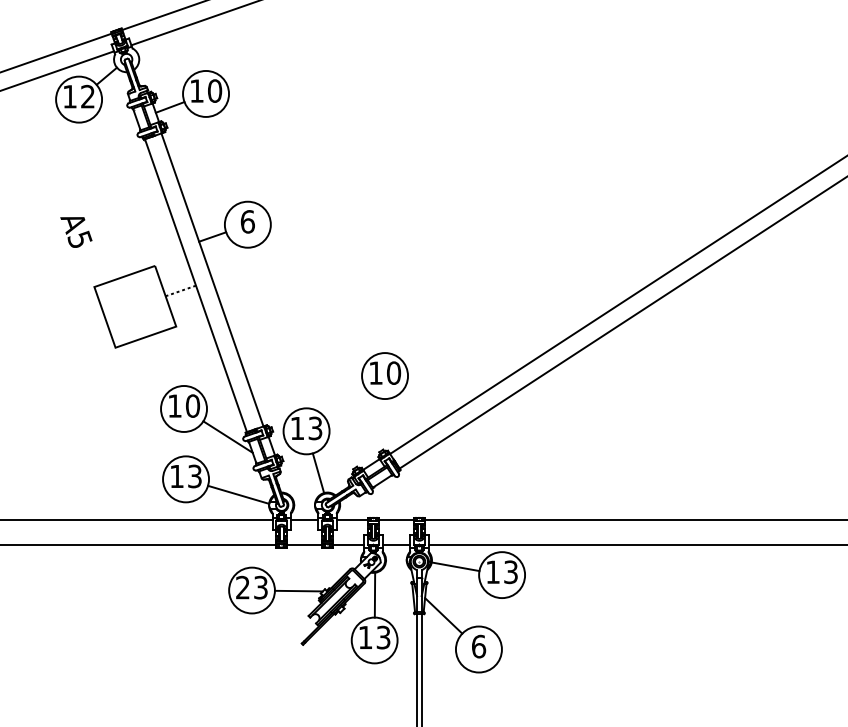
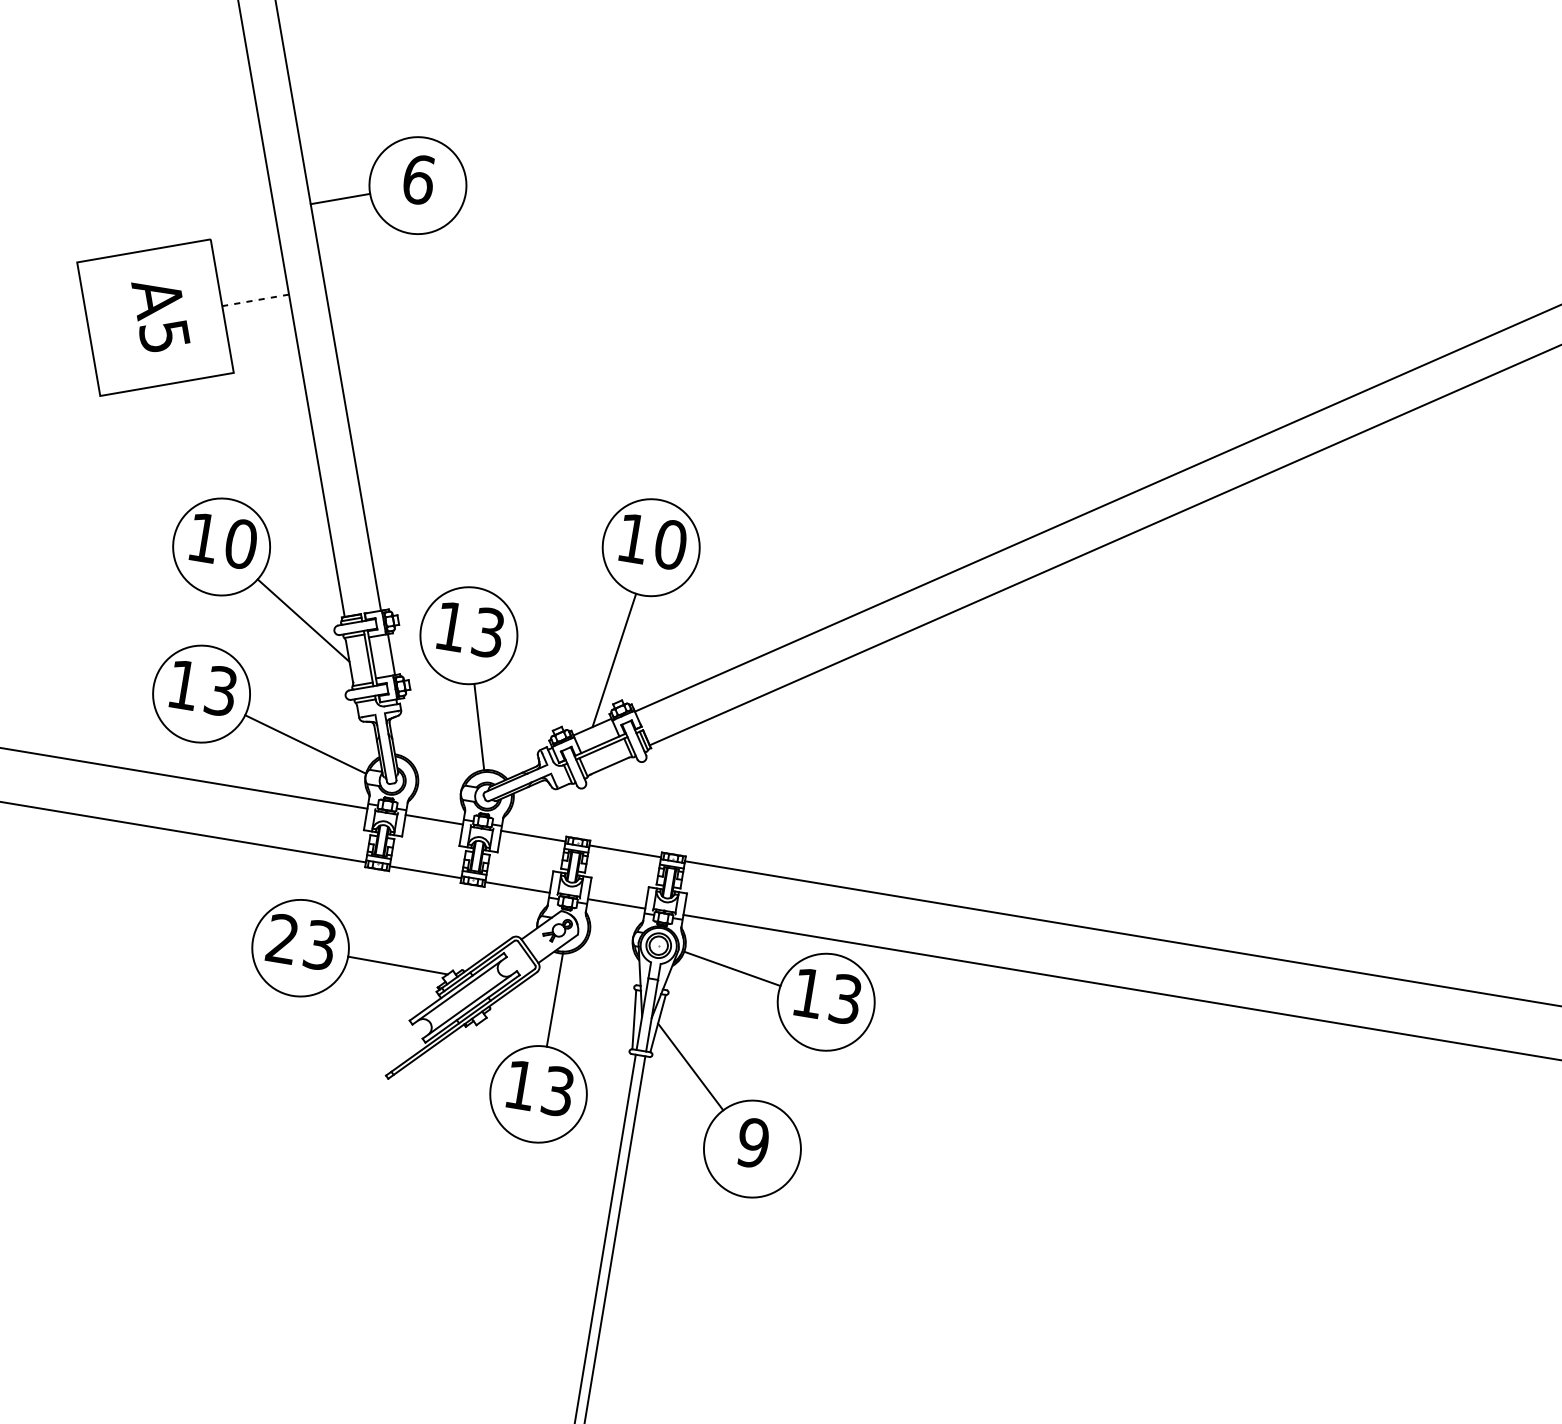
text: (76, 232) -> (159, 319), moved
line: (376, 431) -> (614, 660), added
text: (478, 646) -> (752, 1142), 6 -> 9

